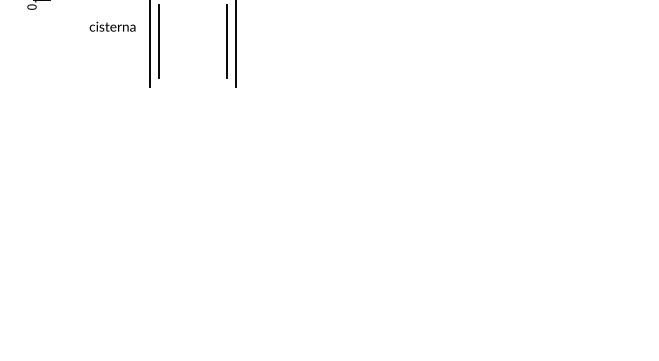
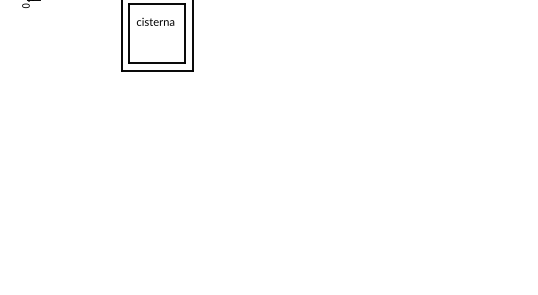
line: (192, 5) -> (157, 4), added
text: (112, 26) -> (155, 21), moved
line: (192, 77) -> (157, 63), added
line: (192, 86) -> (157, 70), added

